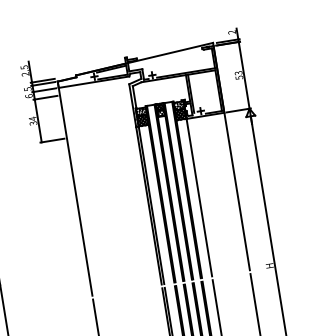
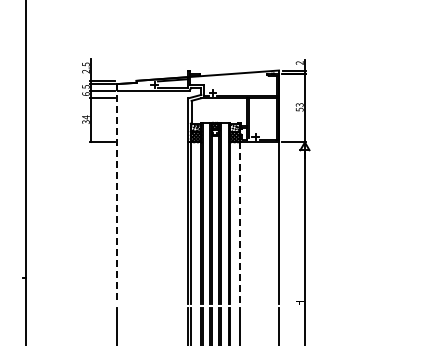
line: (75, 188) -> (117, 194), solid -> dashed
line: (199, 197) -> (240, 223), solid -> dashed

